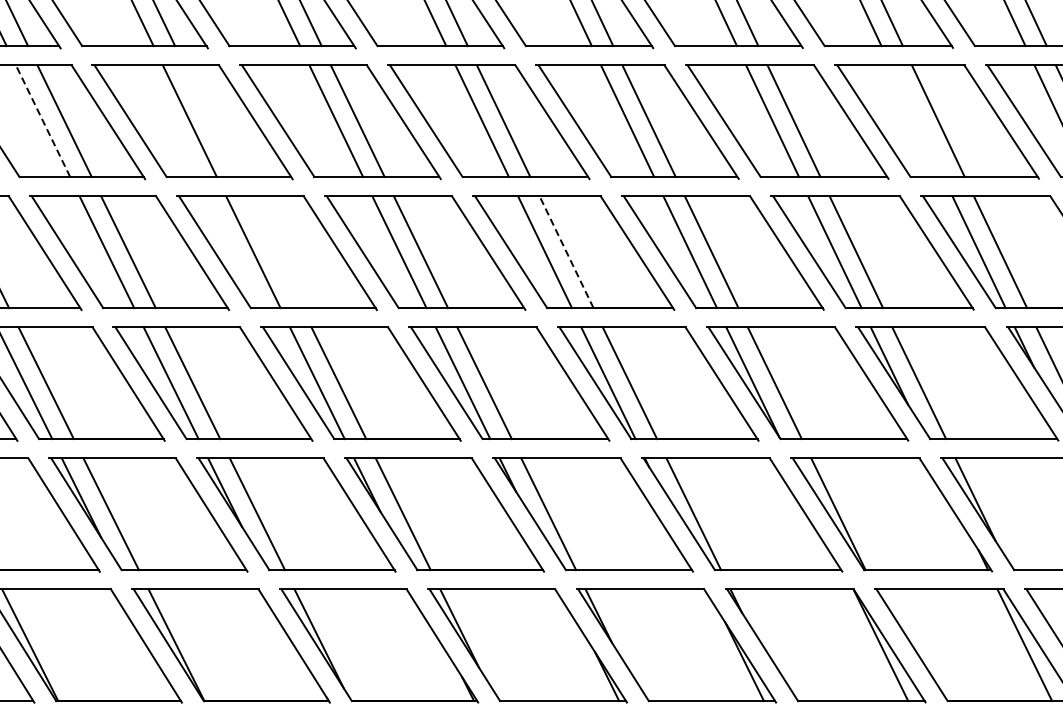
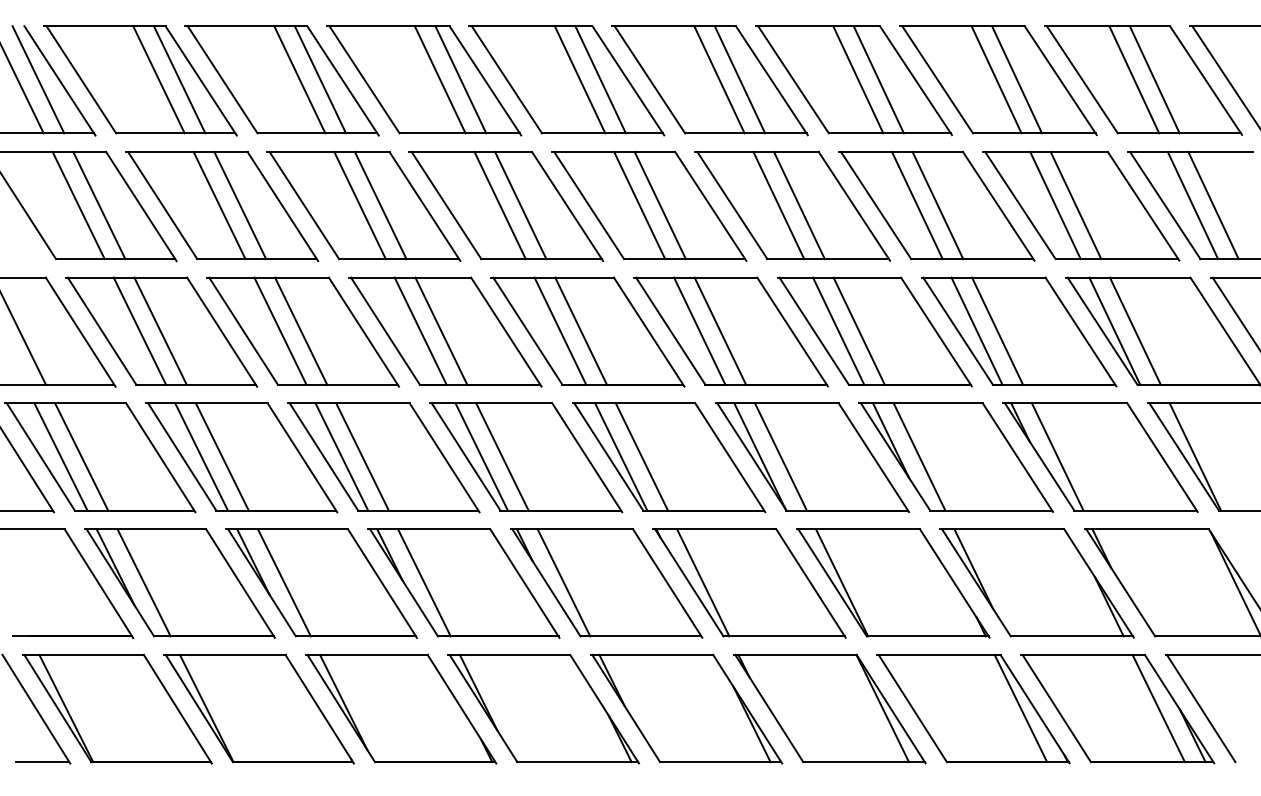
line: (42, 121) -> (78, 205), dashed -> solid
line: (211, 121) -> (240, 205), added
line: (917, 121) -> (917, 205), added
line: (275, 251) -> (301, 330), added
line: (567, 252) -> (581, 331), dashed -> solid

